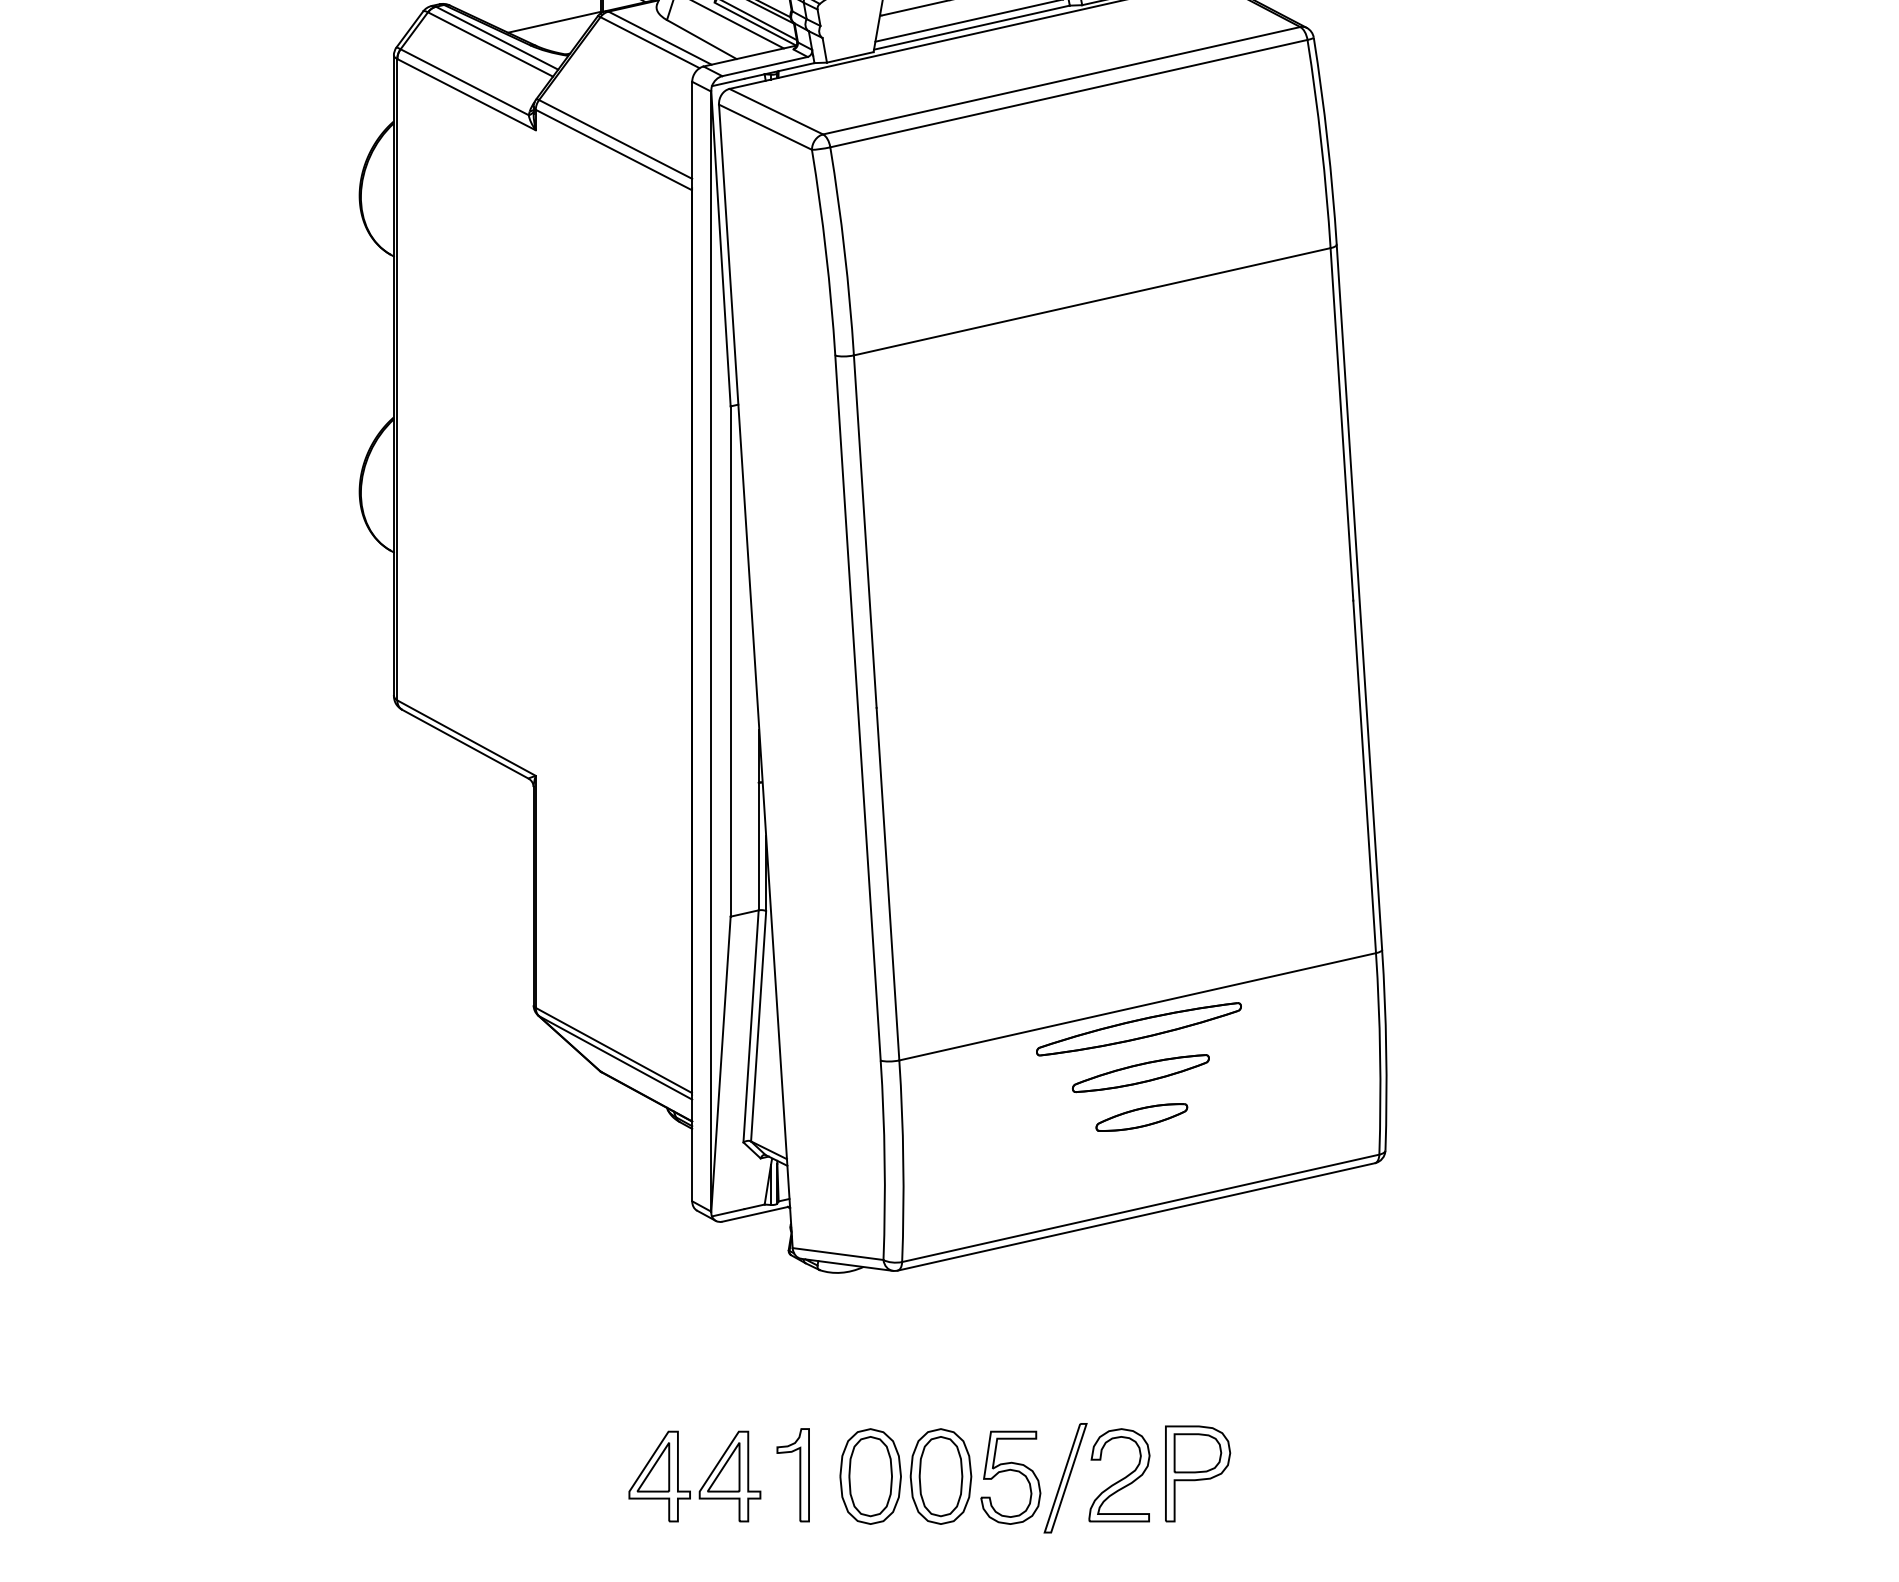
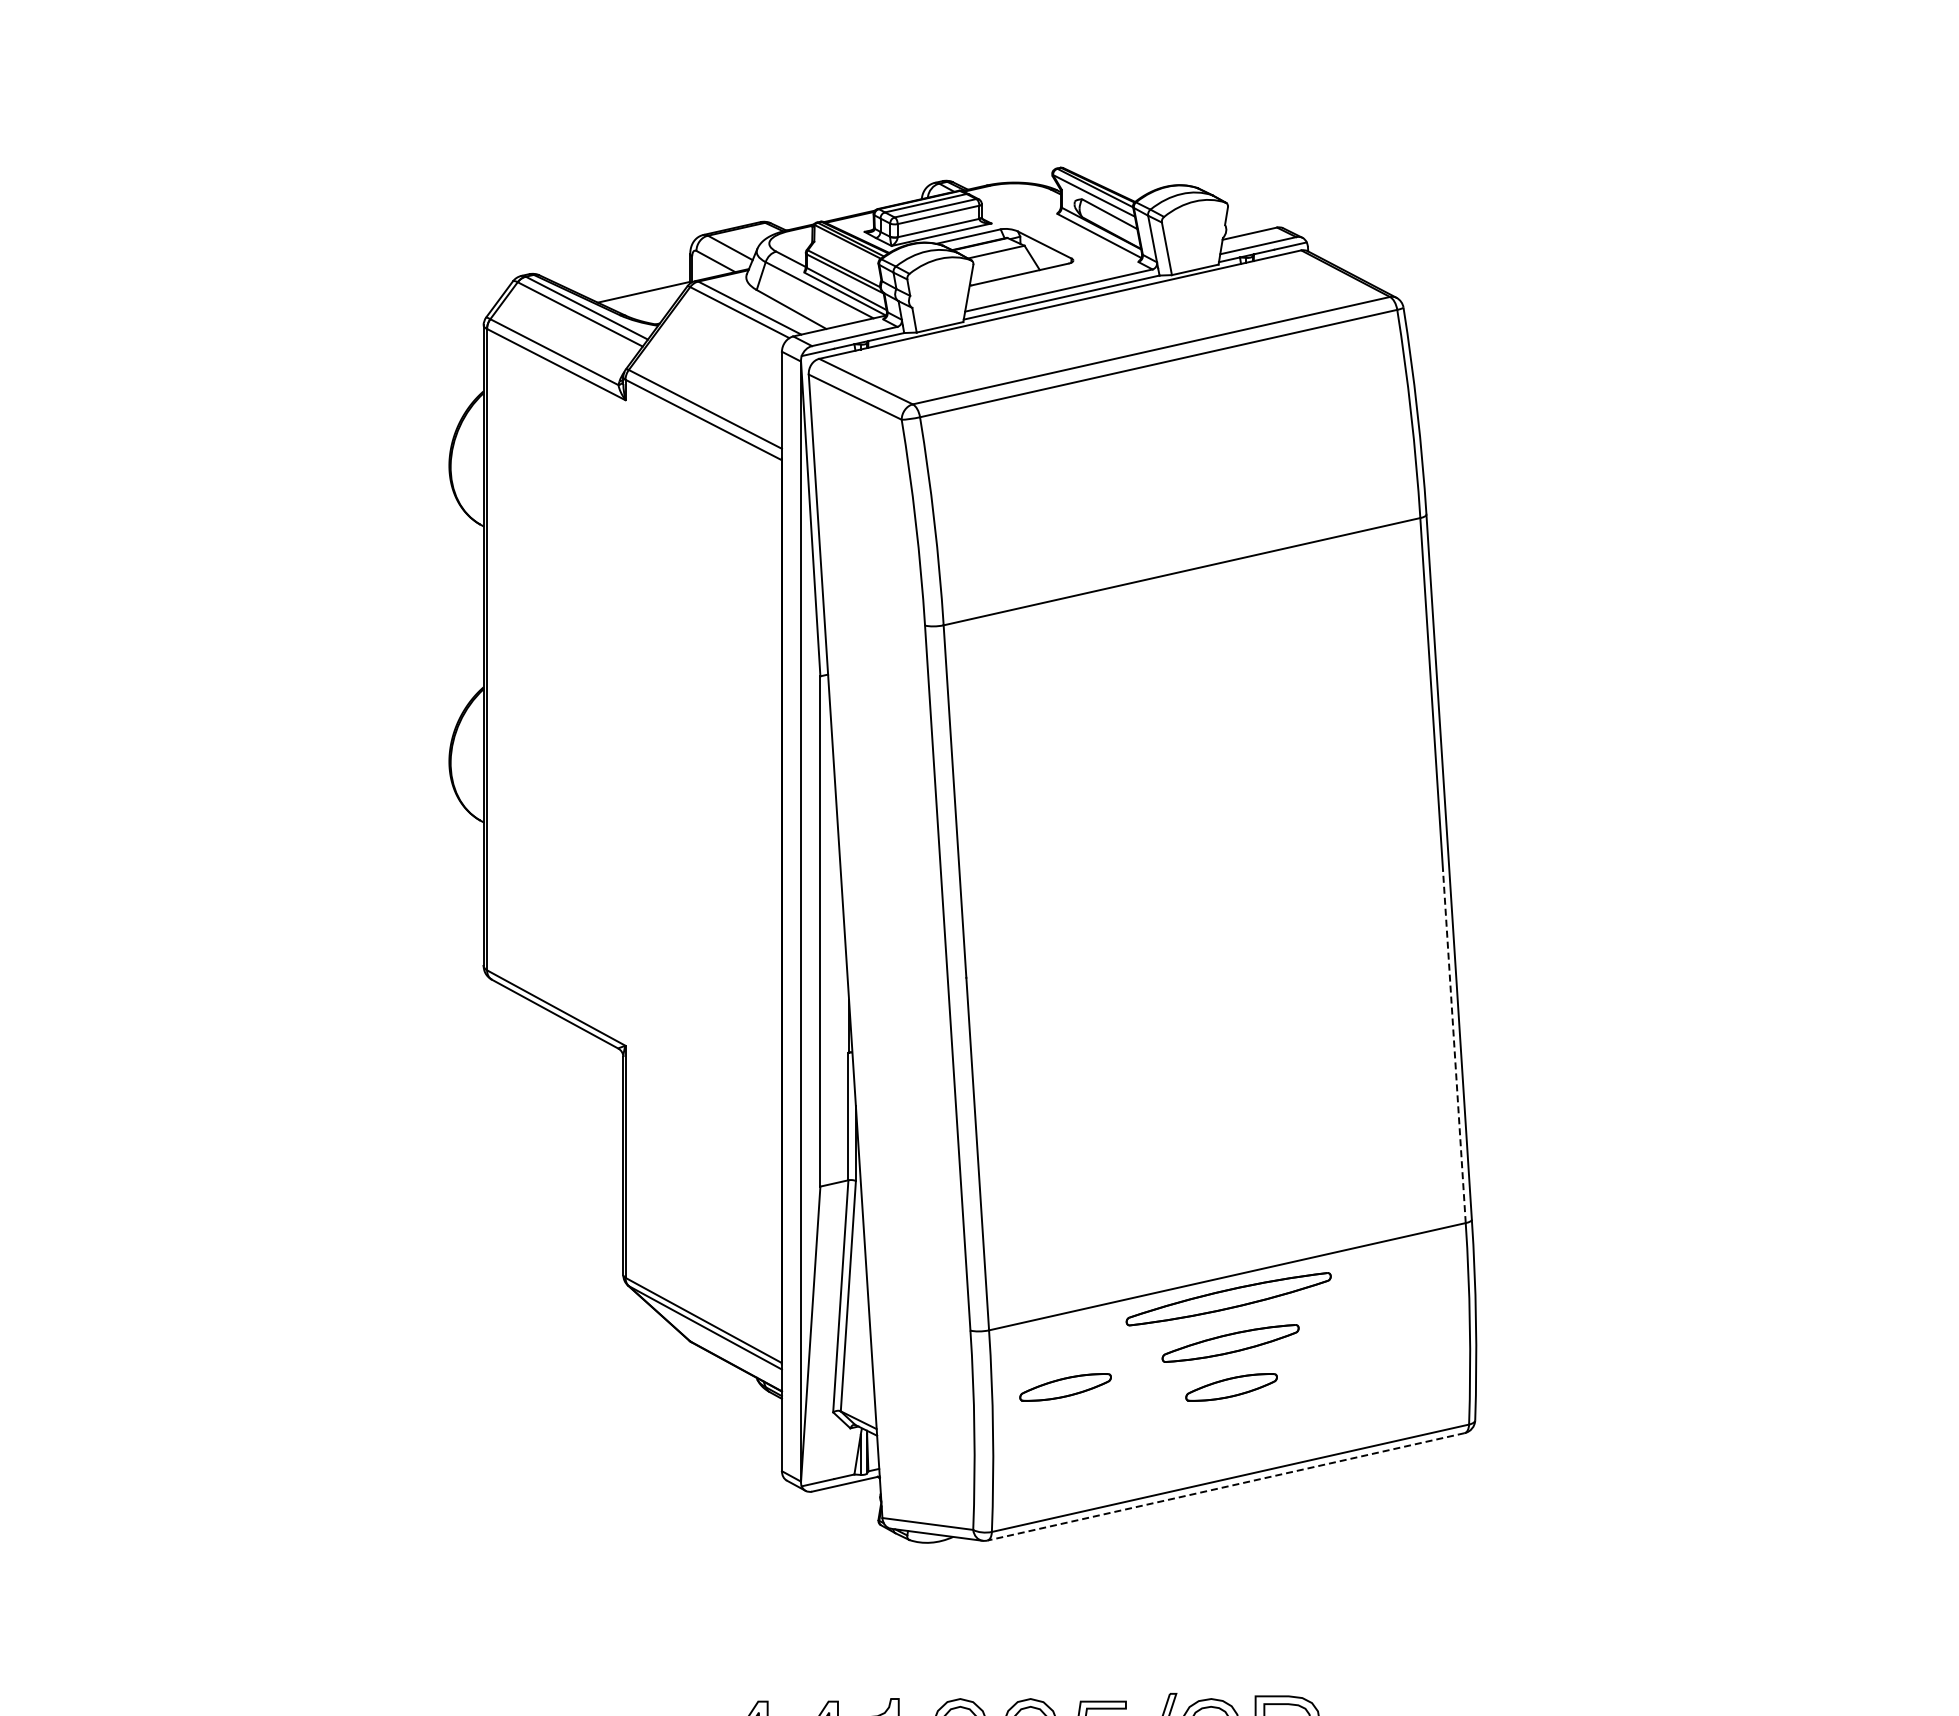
line: (1364, 776) -> (1454, 1046), solid -> dashed
part: (975, 1117) -> (1065, 1387), added
line: (1136, 1216) -> (1226, 1486), solid -> dashed

